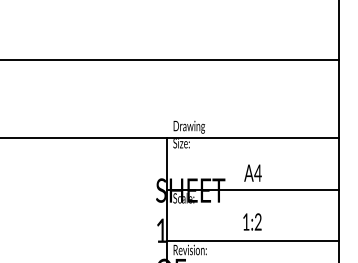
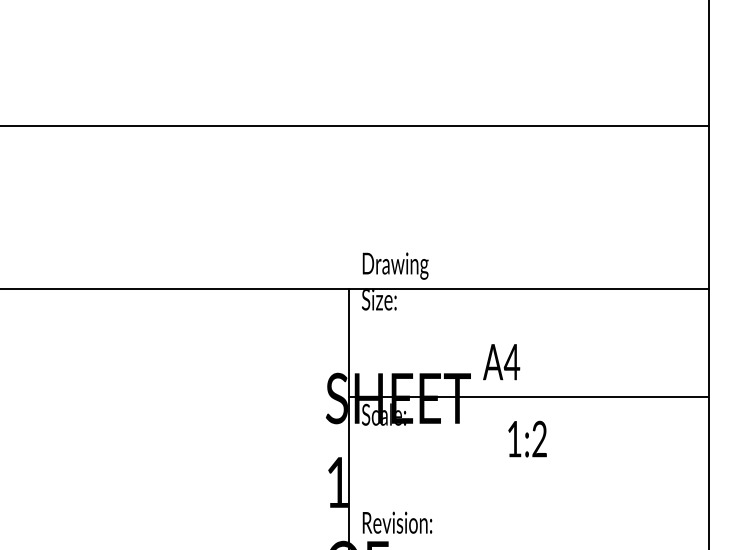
text: (252, 172) -> (500, 360), moved
text: (252, 221) -> (527, 438), moved
line: (252, 241) -> (527, 504), removed

